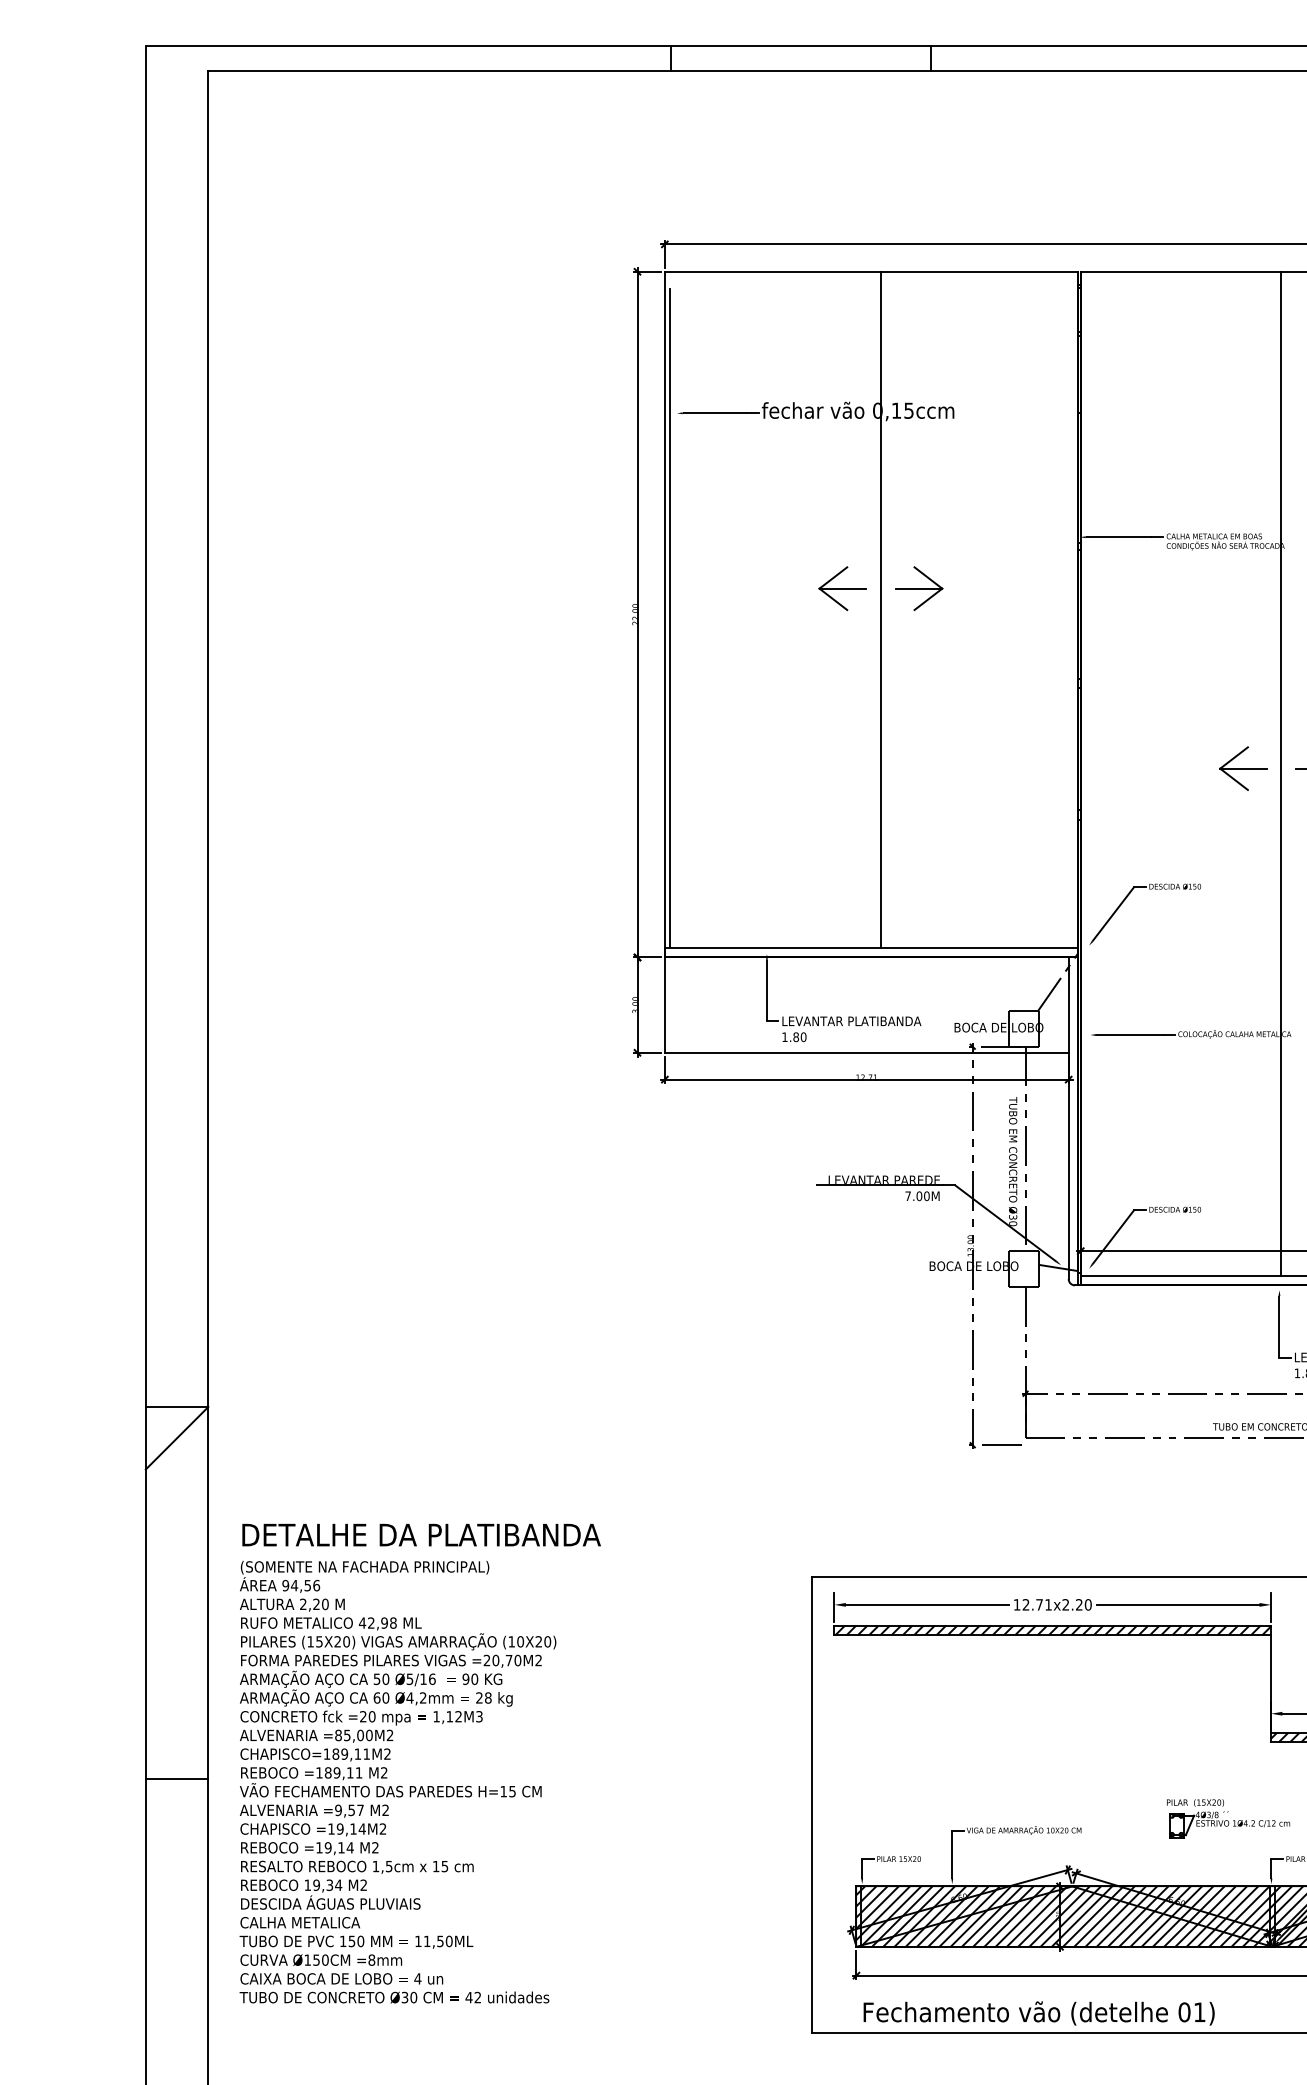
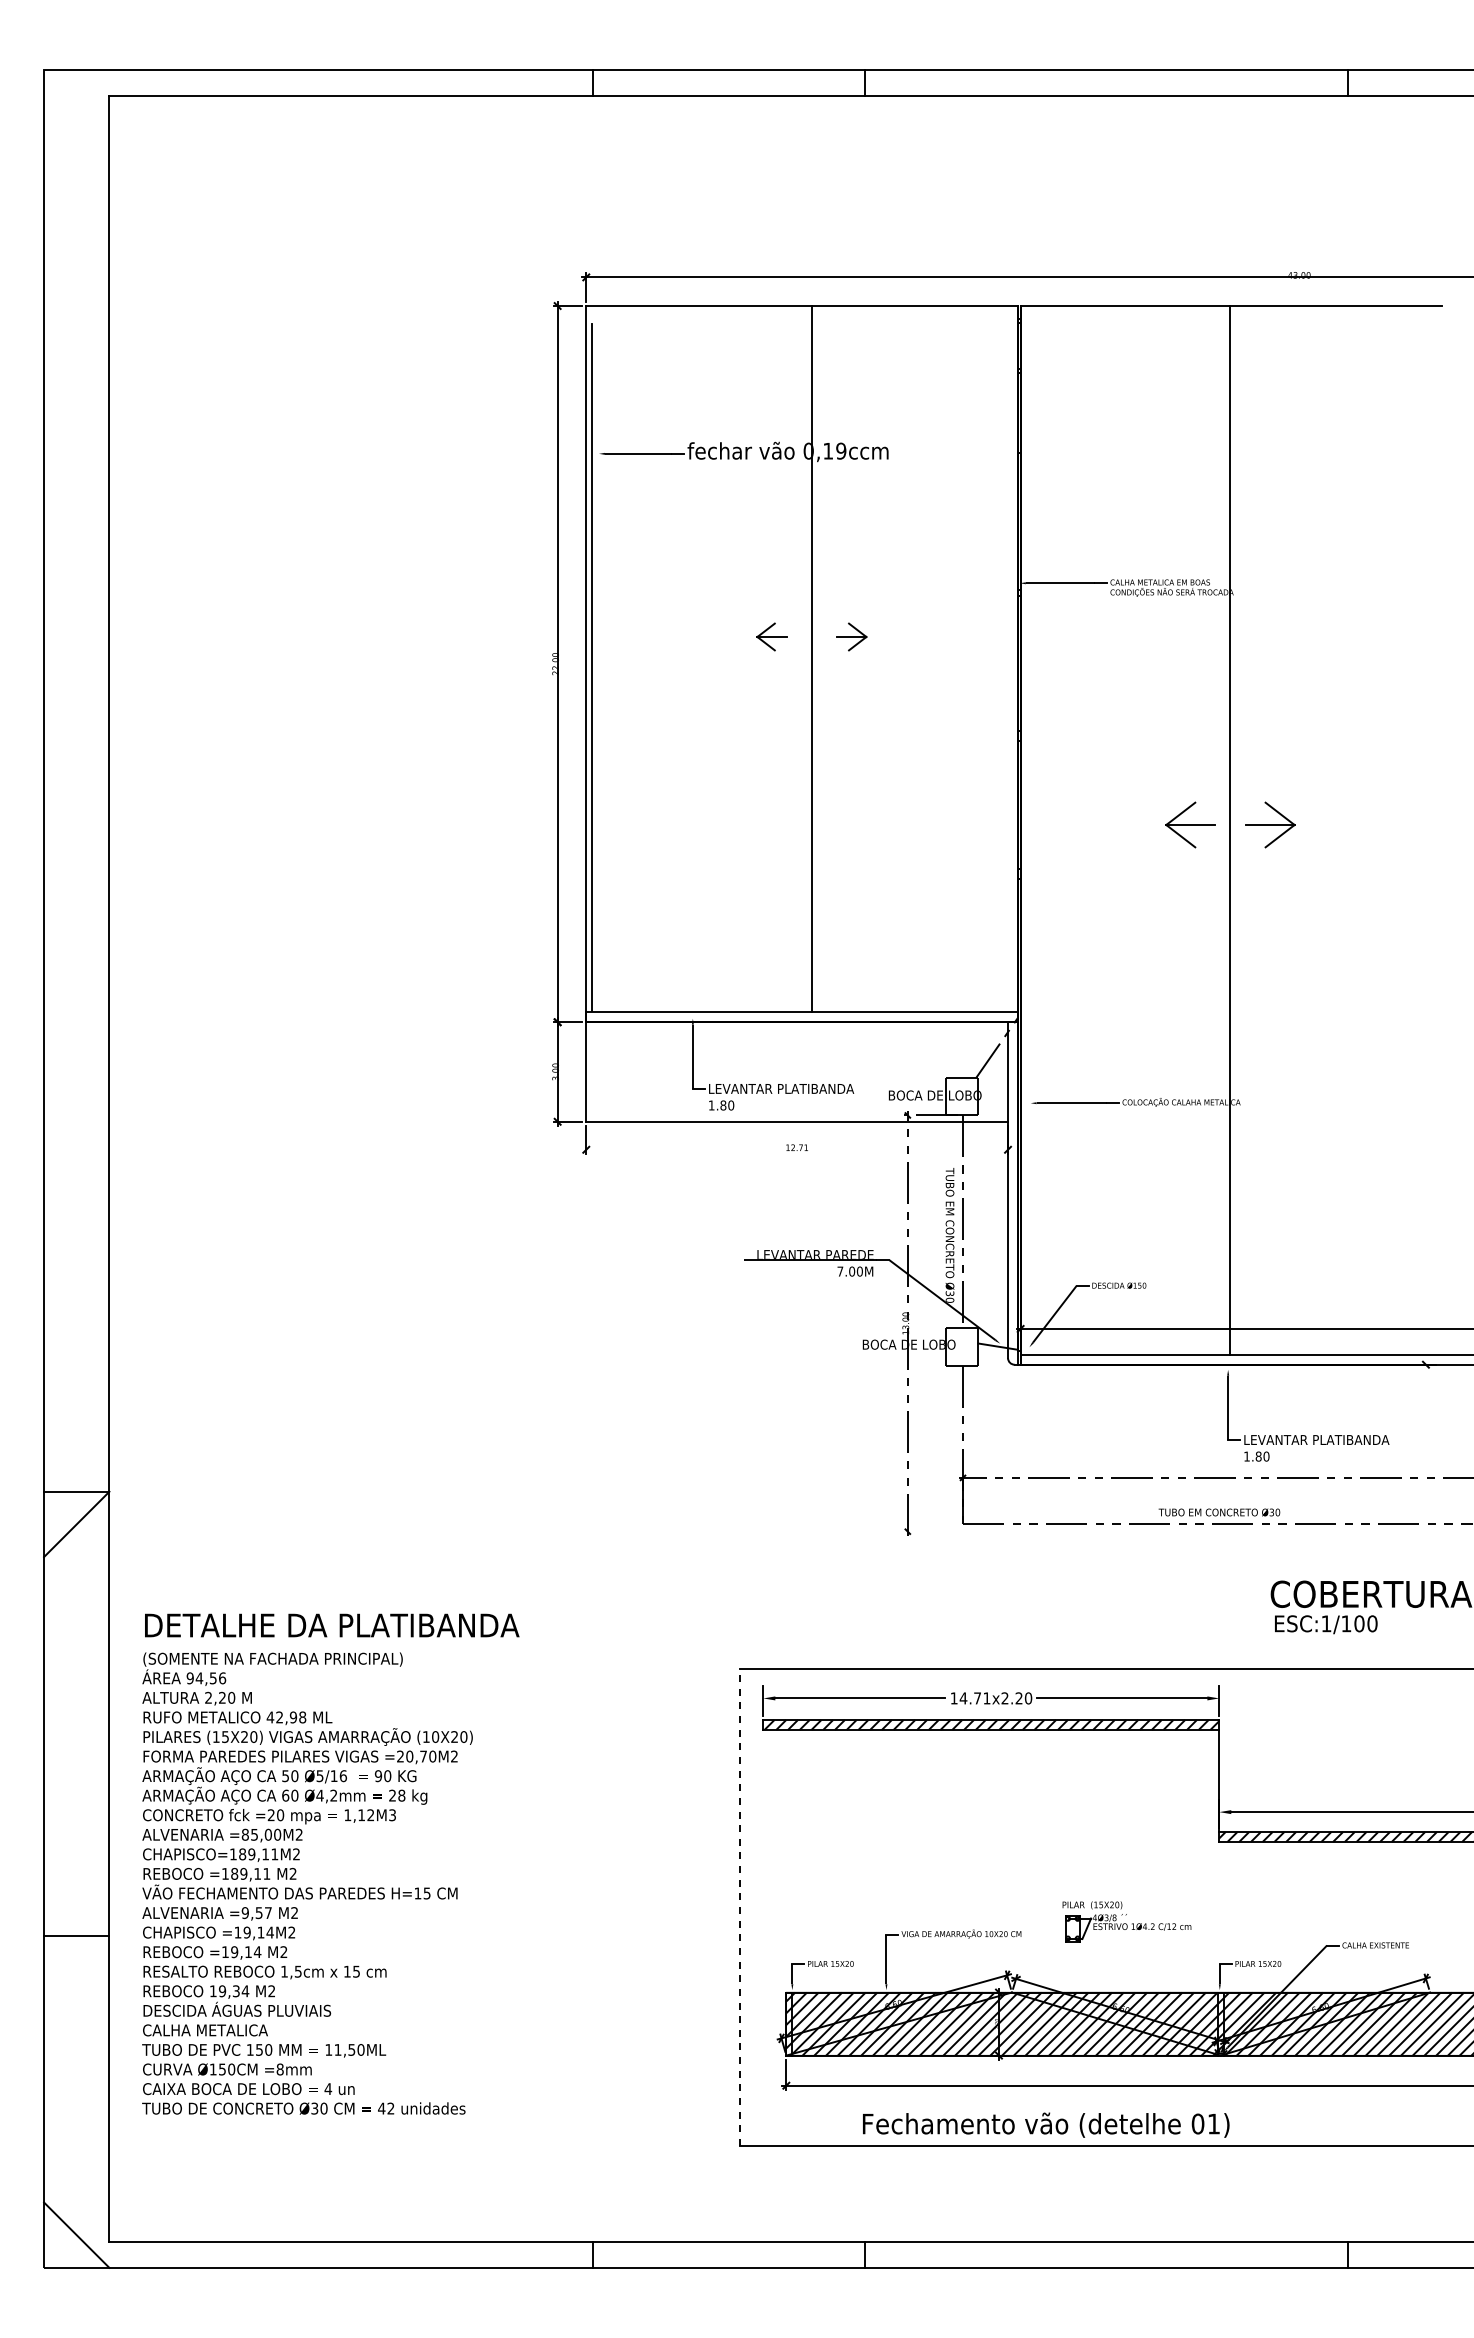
text: (909, 410) -> (841, 450), 0,15ccm -> 0,19ccm
part: (842, 588) -> (771, 636), size x0.6
part: (918, 588) -> (851, 636), size x0.6
part: (1125, 900) -> (1067, 962), removed
line: (867, 1079) -> (797, 1149), removed
line: (995, 1445) -> (931, 1531), removed
text: (1026, 1604) -> (963, 1698), 12.71x2.20 -> 14.71x2.20
line: (176, 1778) -> (76, 1935), moved
line: (812, 1805) -> (740, 1907), solid -> dashed
part: (1228, 1818) -> (1126, 1921), moved
text: (1039, 2012) -> (1046, 2124), moved

